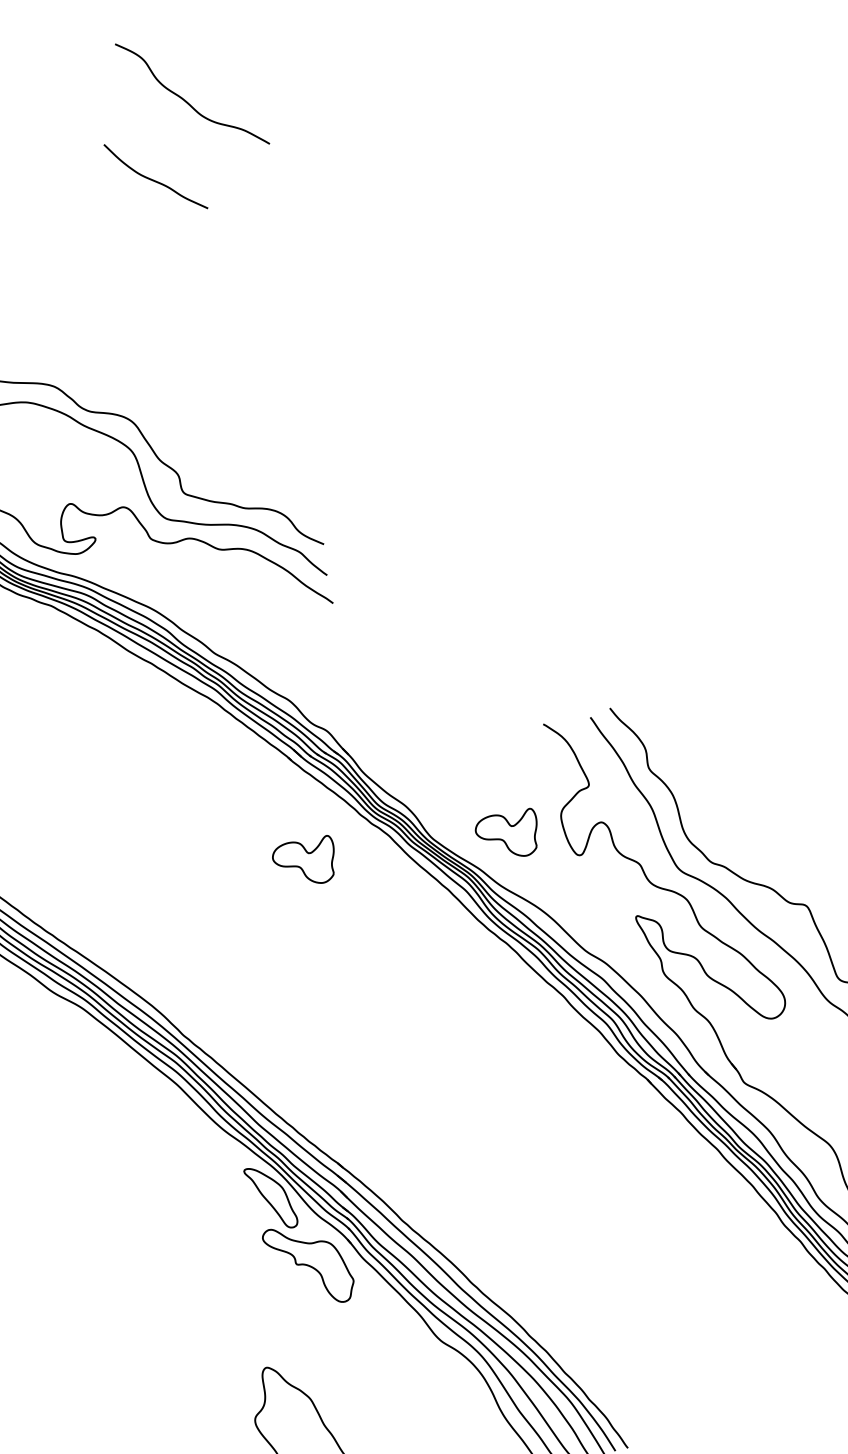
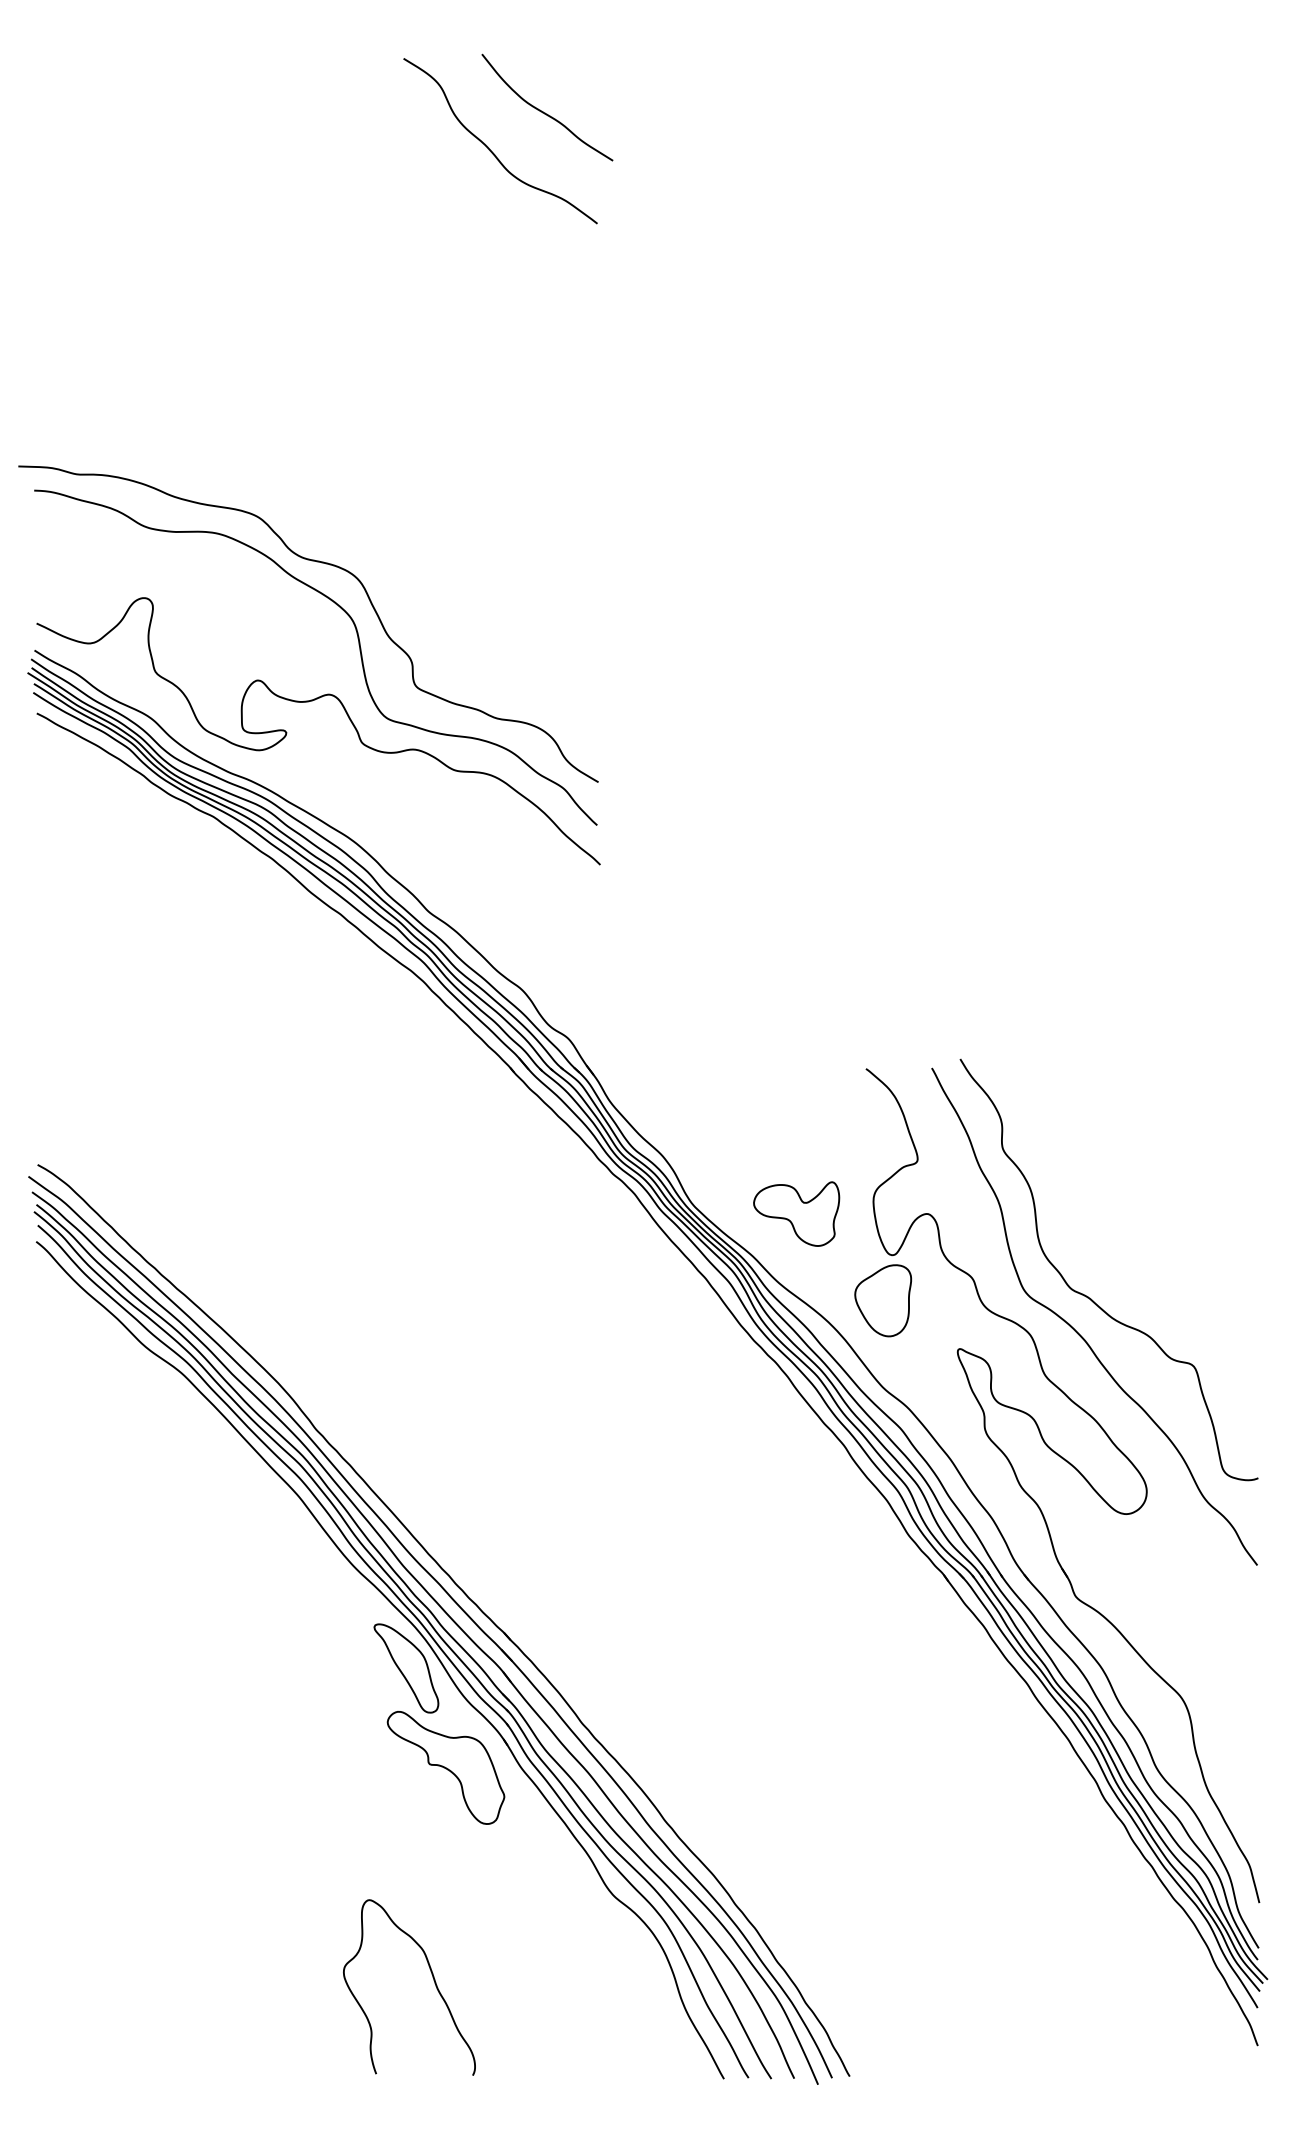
curve: (155, 180) -> (545, 112), moved
part: (304, 861) -> (513, 1213), removed
part: (577, 888) -> (882, 1300), added

